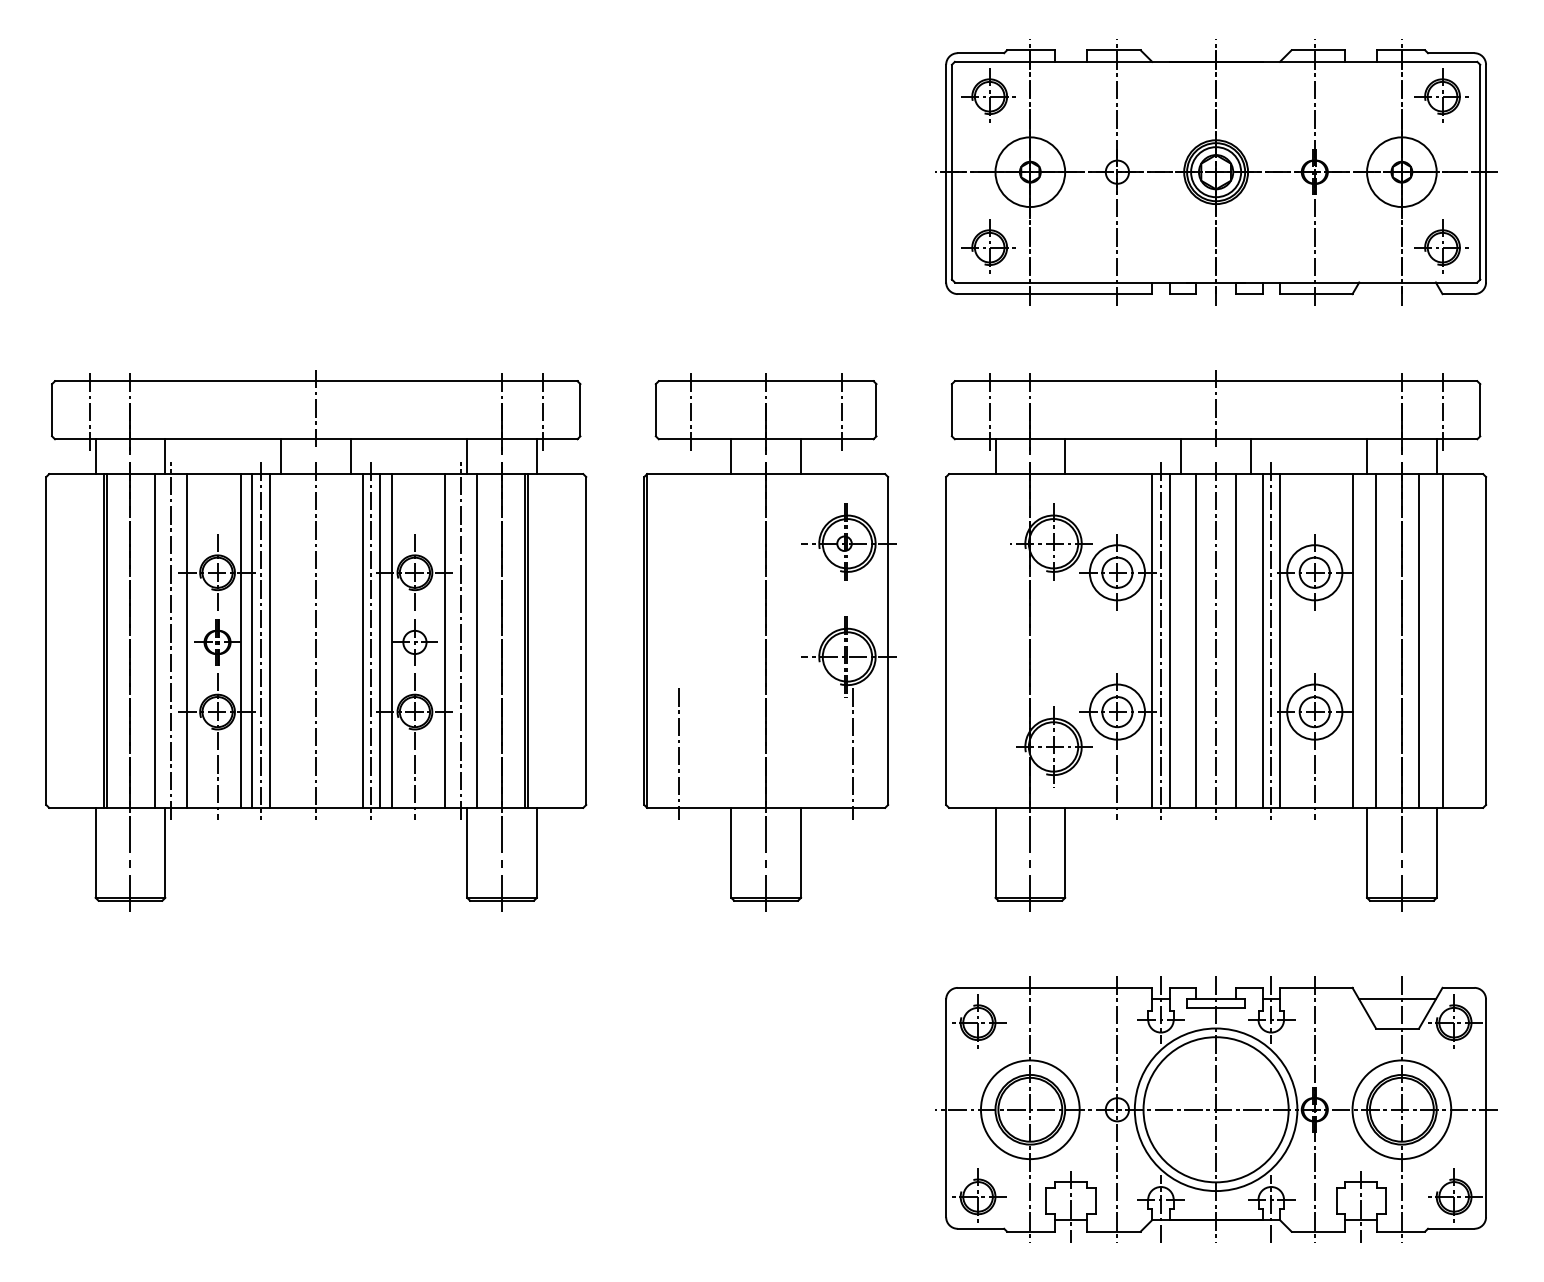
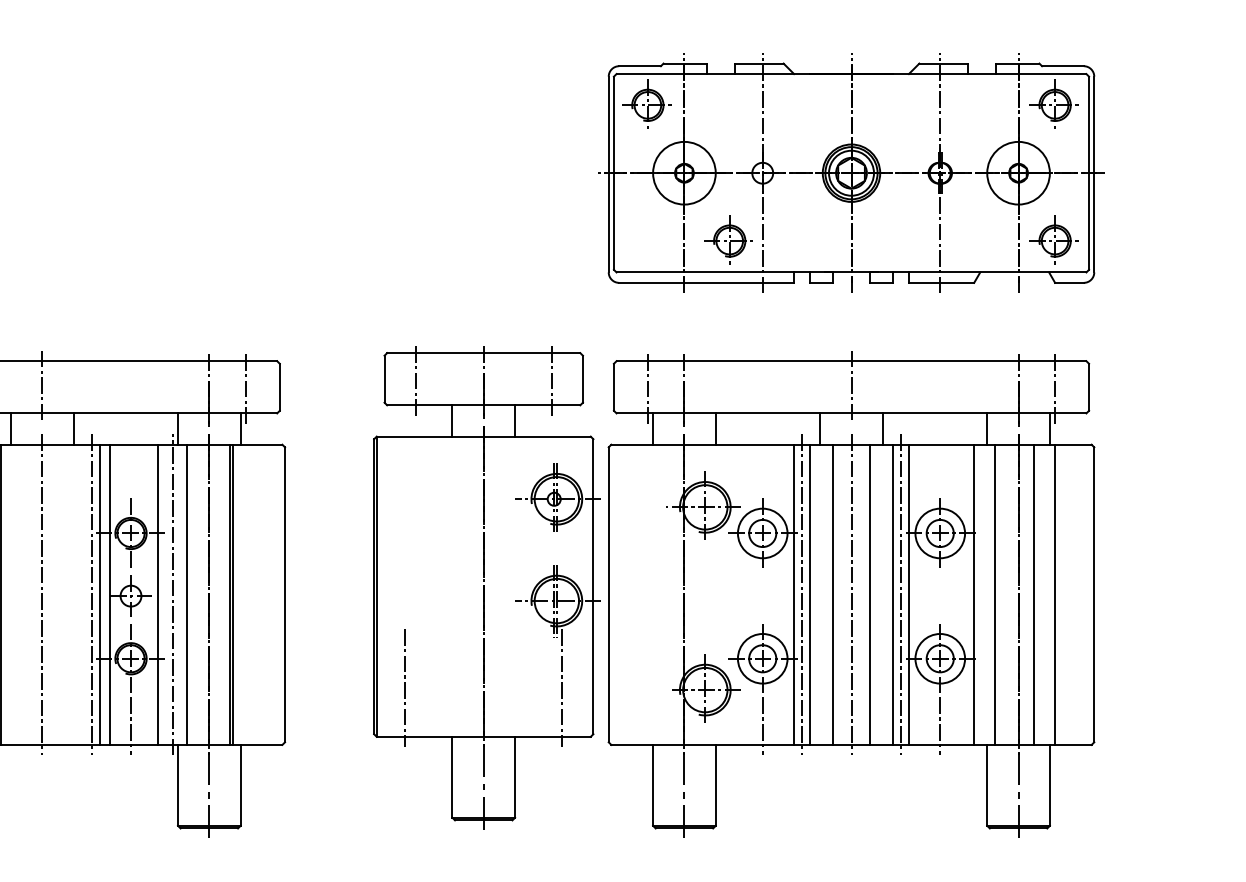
part: (988, 246) -> (728, 240), moved
line: (362, 640) -> (83, 594), removed
part: (769, 642) -> (486, 588), moved

